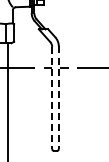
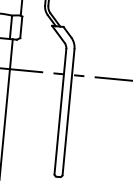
line: (52, 98) -> (60, 112), dashed -> solid
line: (58, 98) -> (68, 112), dashed -> solid

